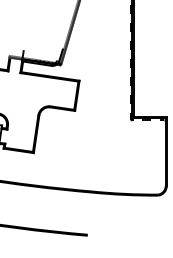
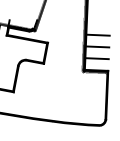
line: (149, 67) -> (97, 35), added
line: (149, 83) -> (97, 46), added
line: (149, 100) -> (96, 58), added

